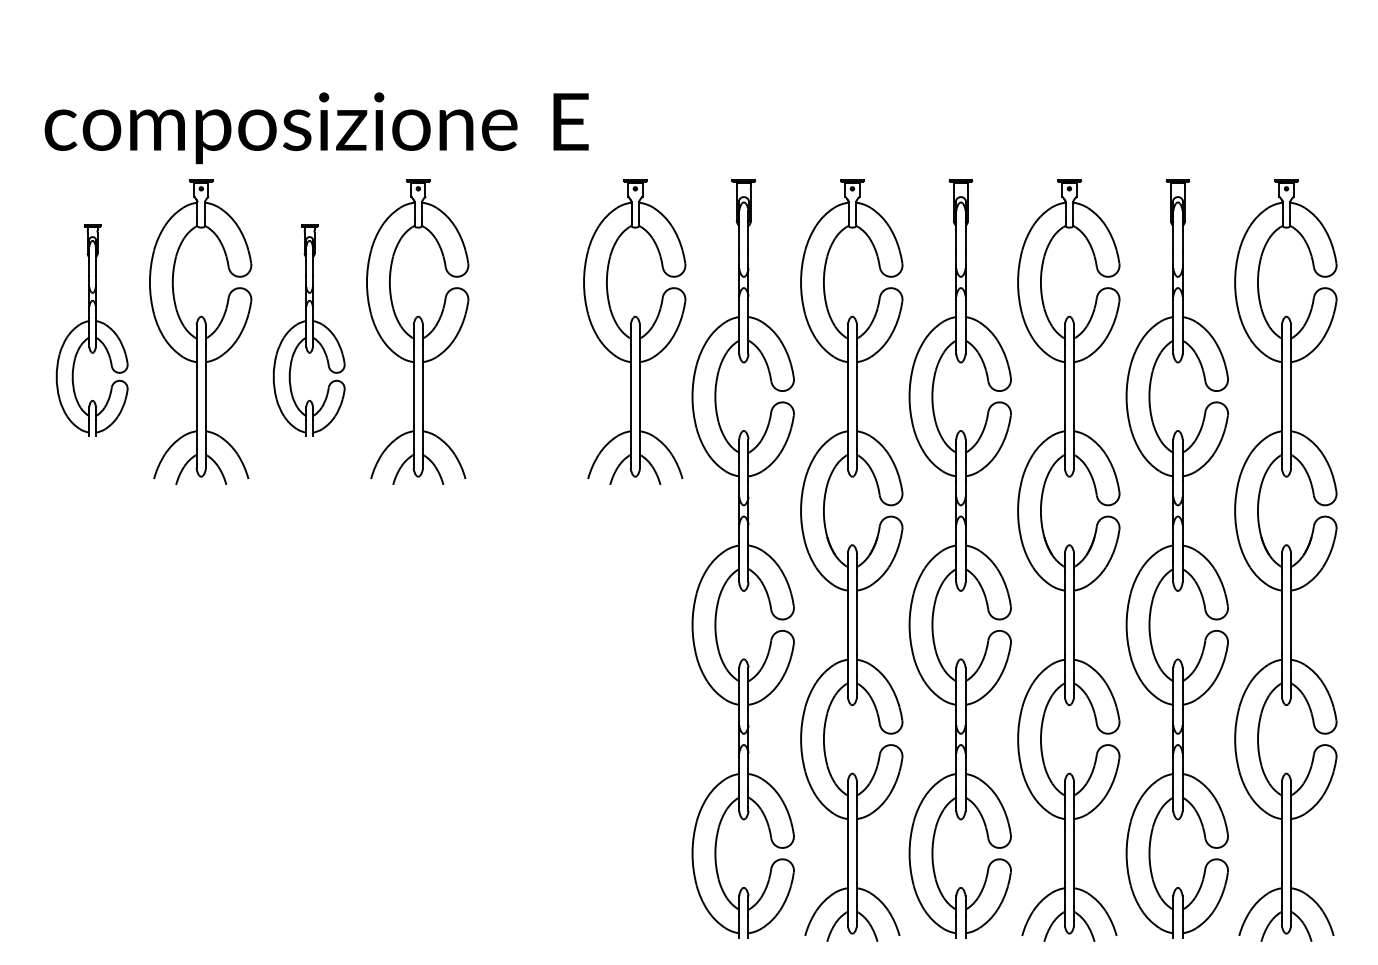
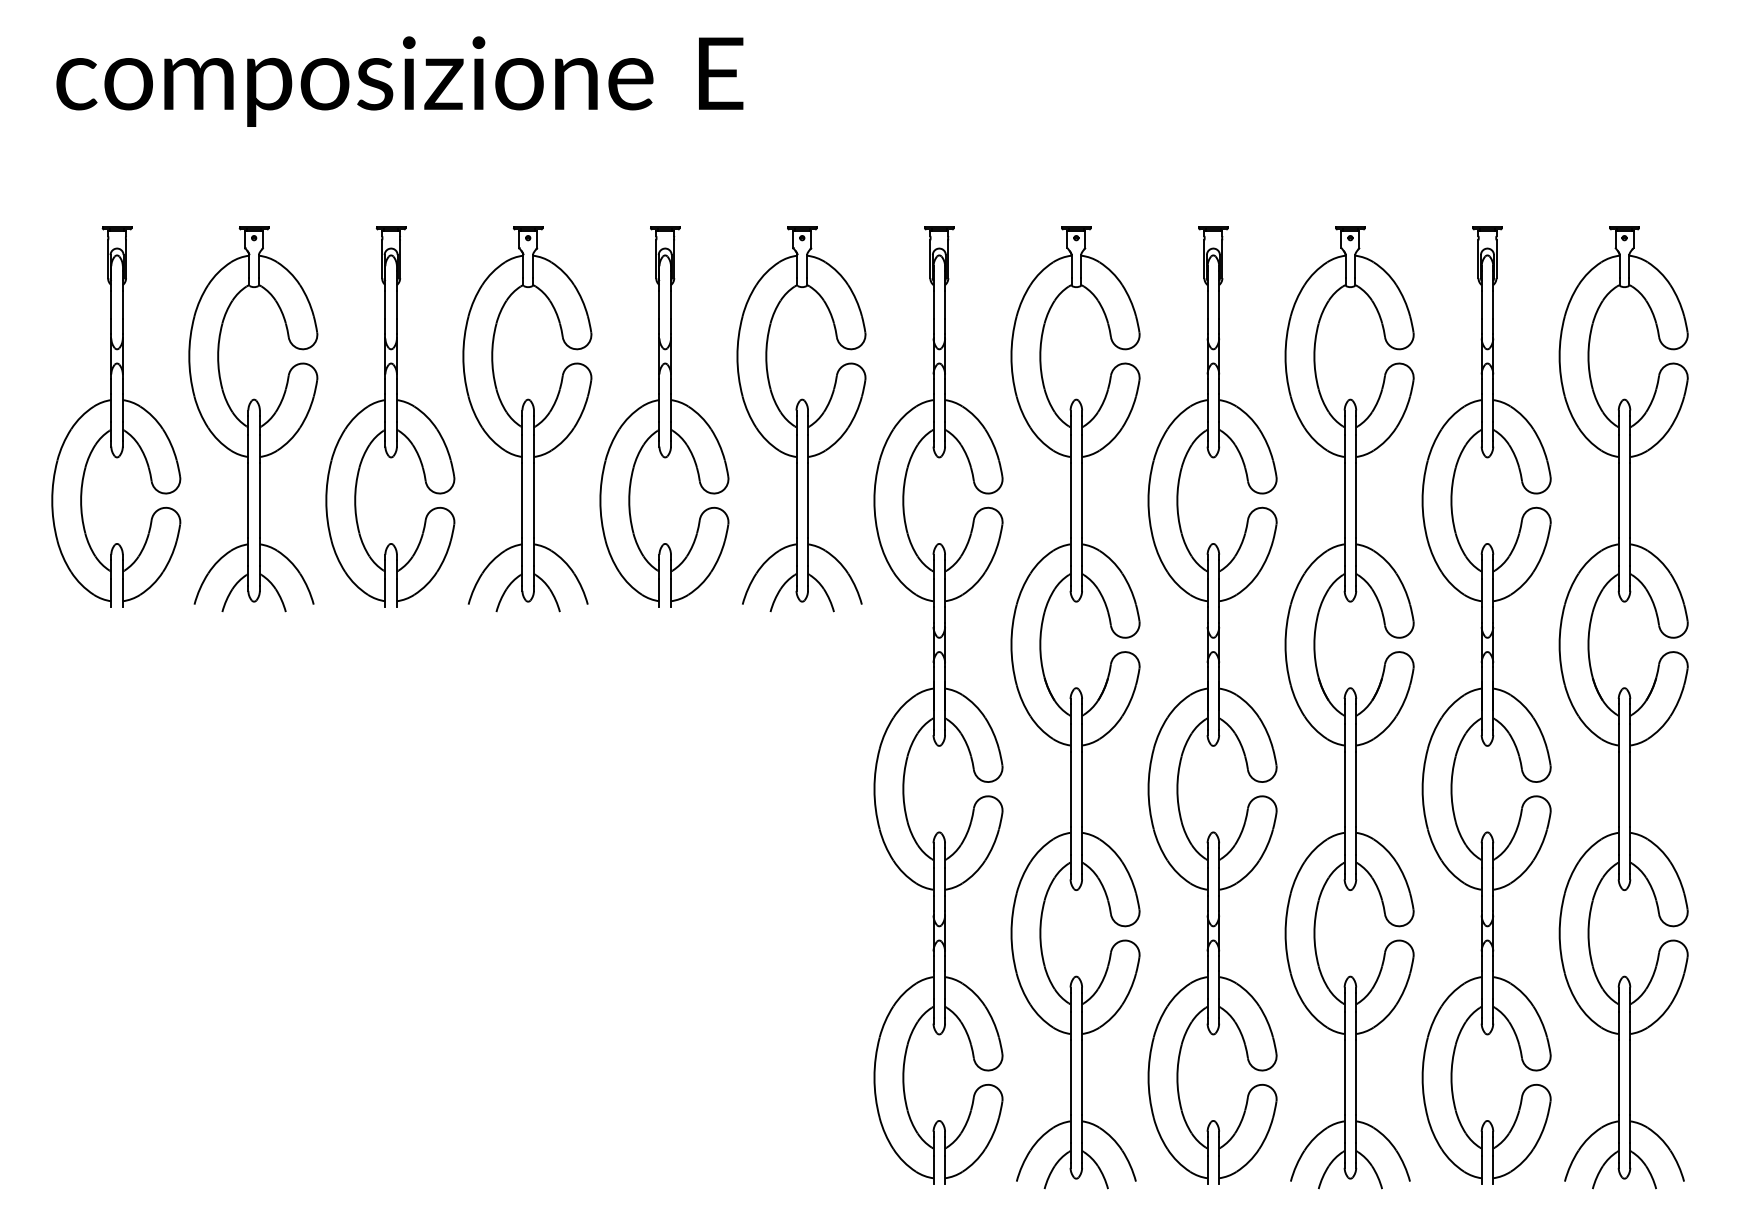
text: (316, 128) -> (399, 81), moved
part: (92, 330) -> (116, 416), size x1.43
part: (309, 330) -> (390, 416), size x1.43
part: (526, 330) -> (664, 416), added

